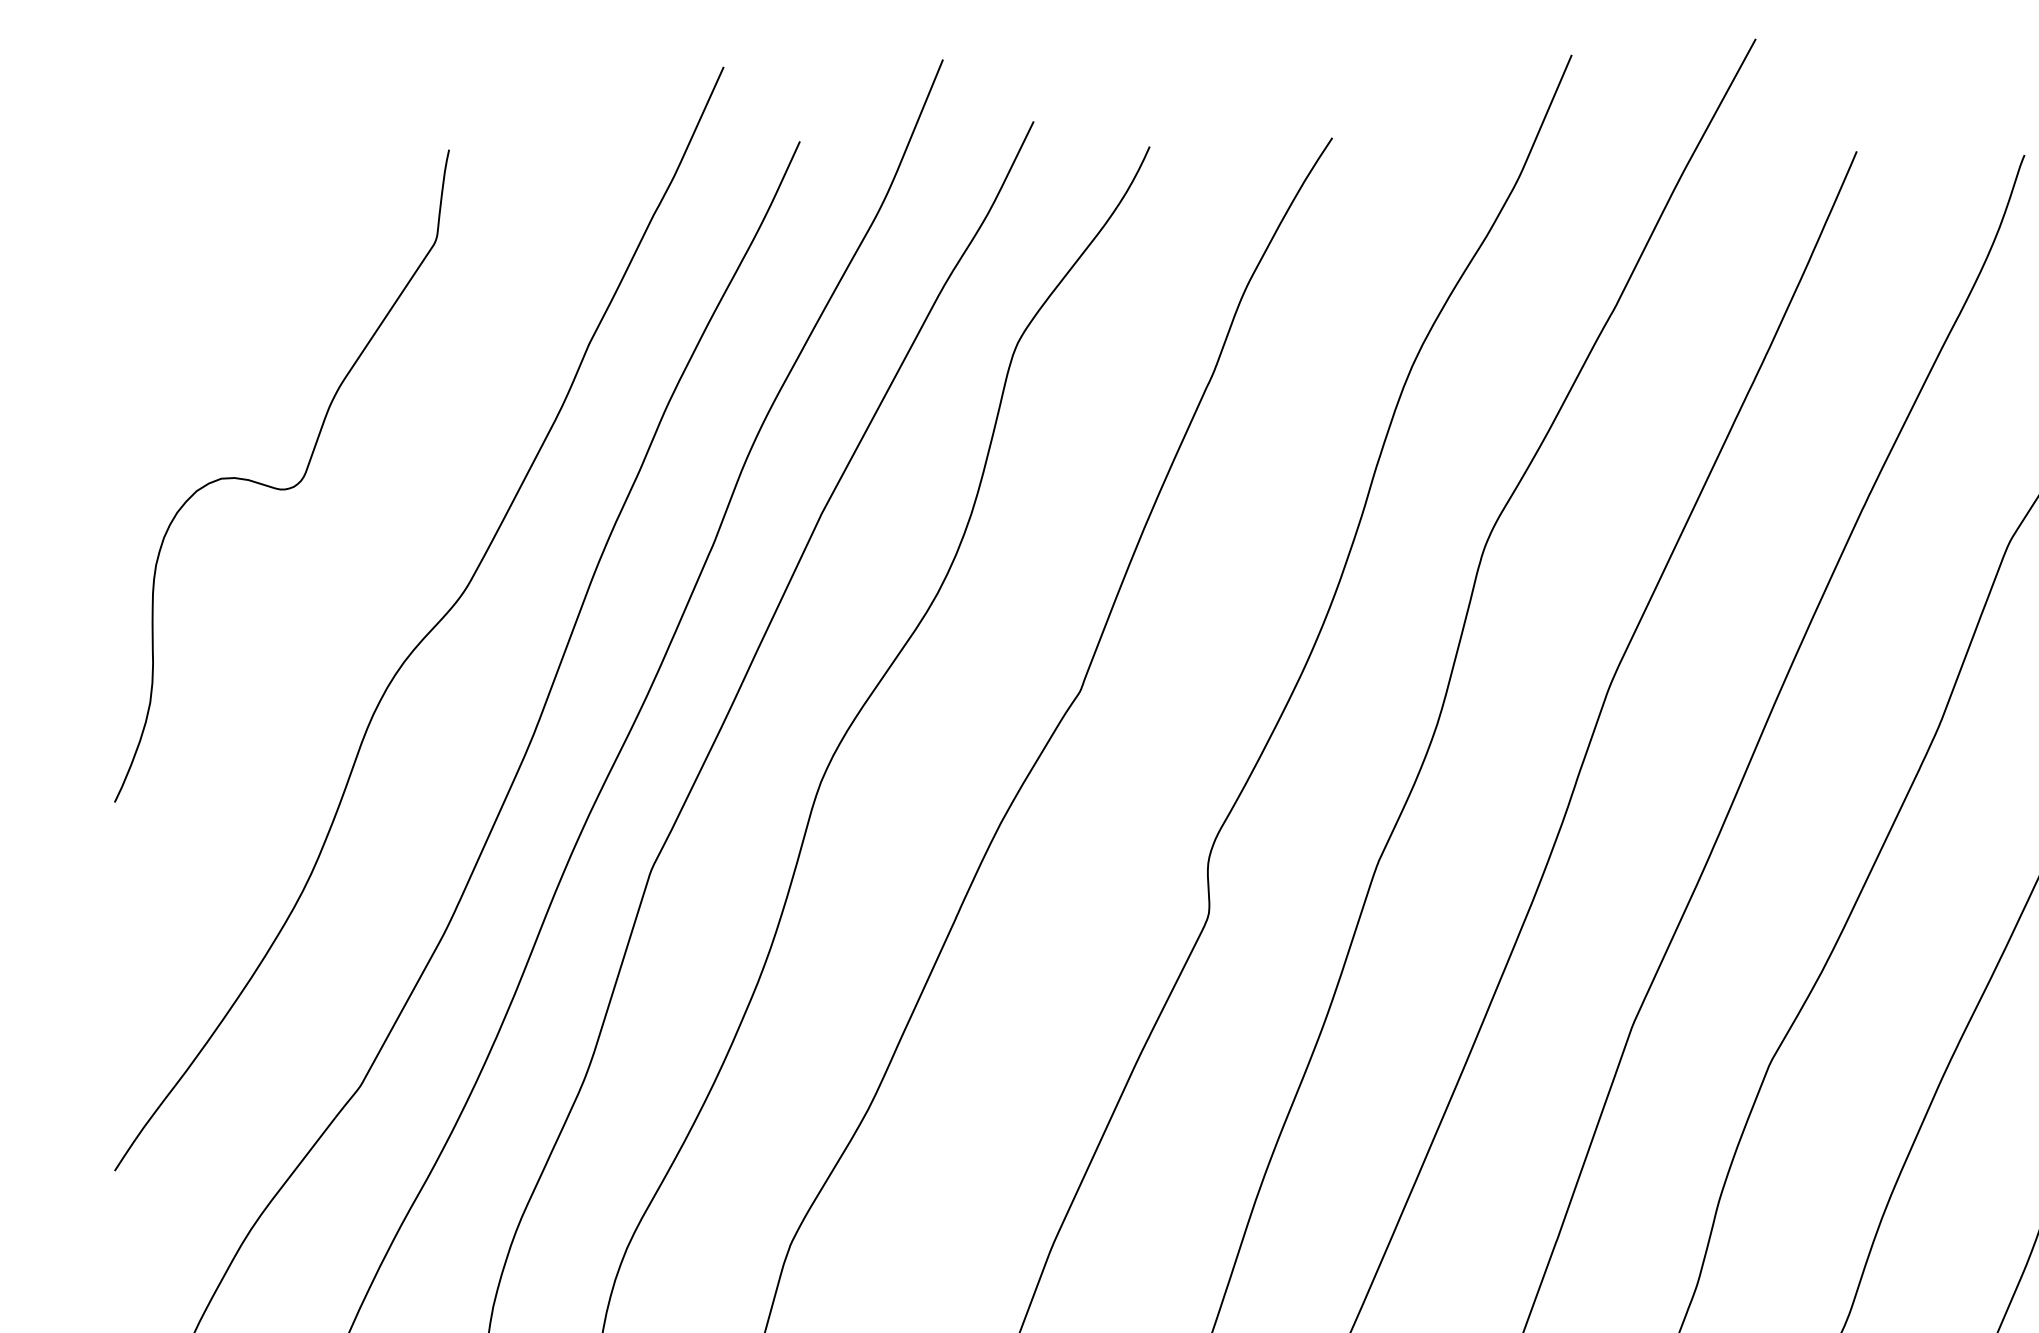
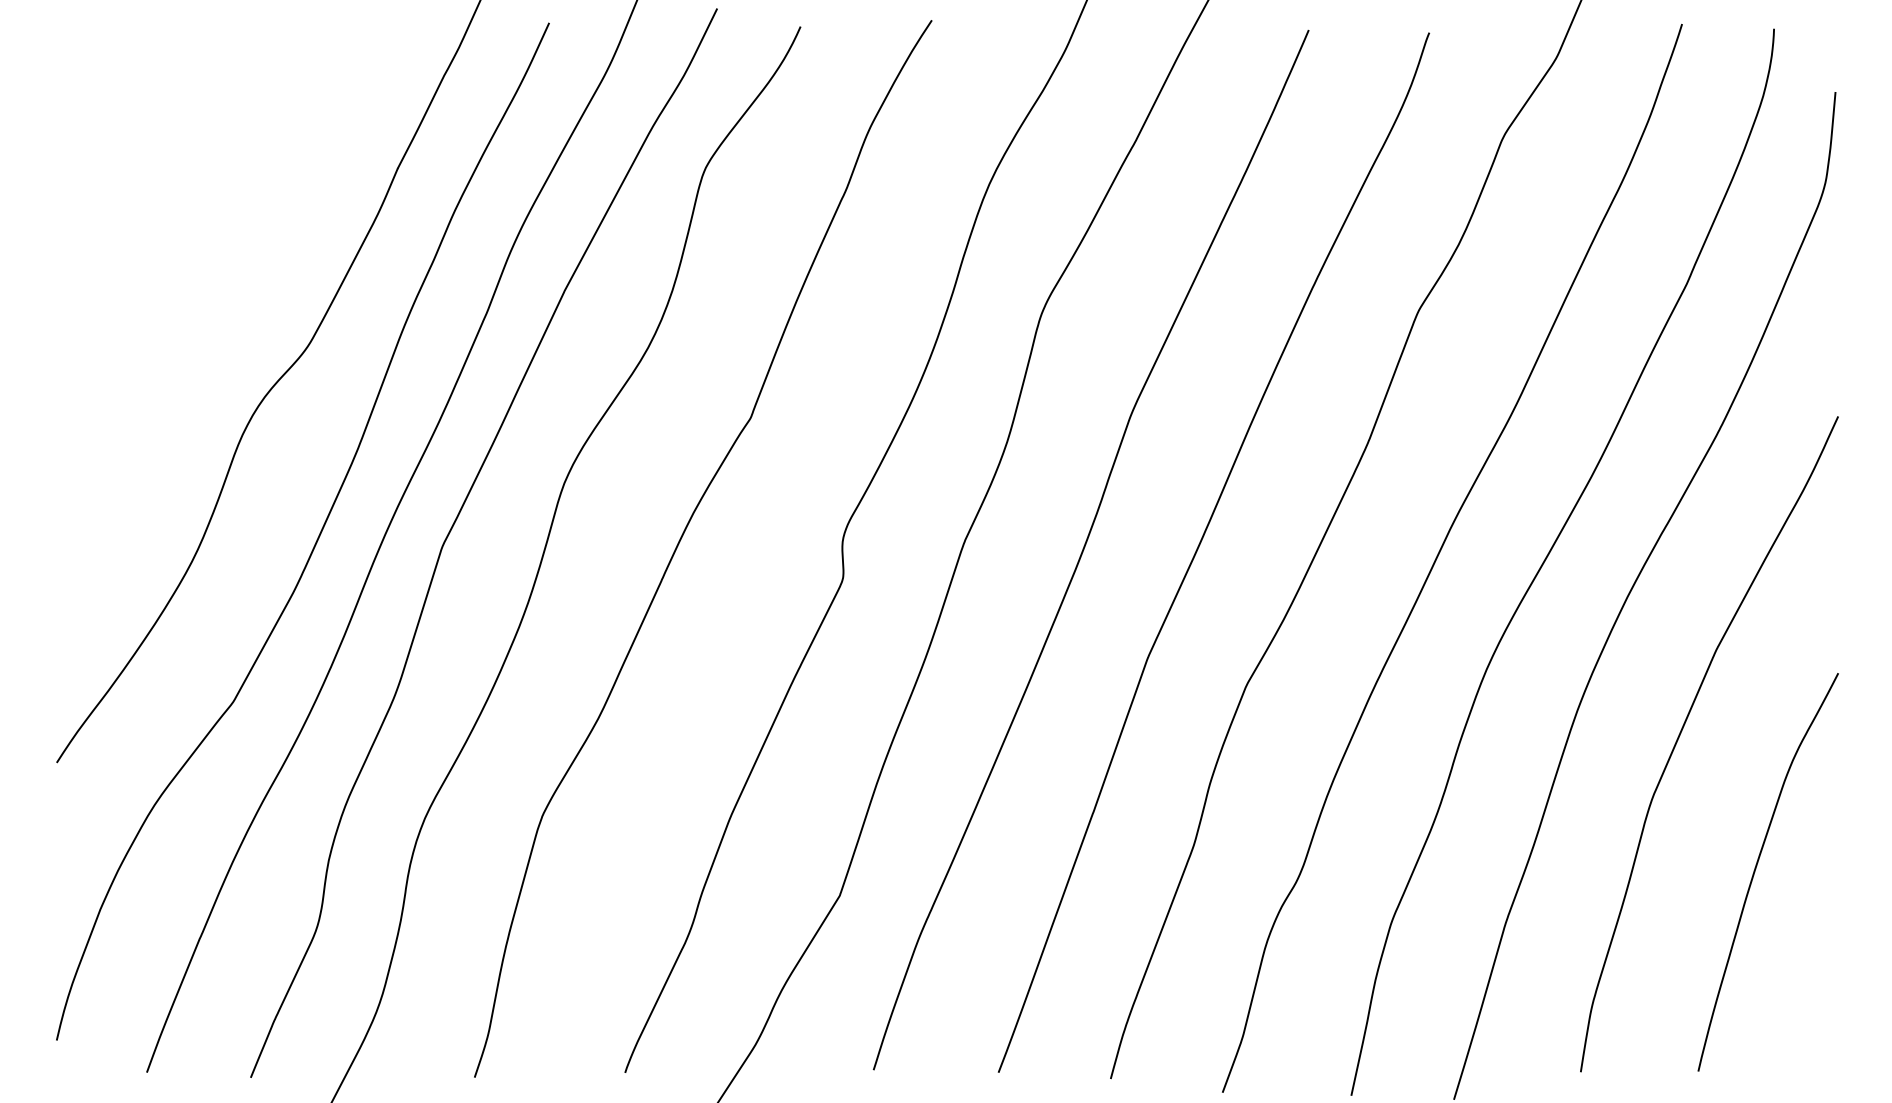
curve: (278, 487) -> (174, 271), removed

